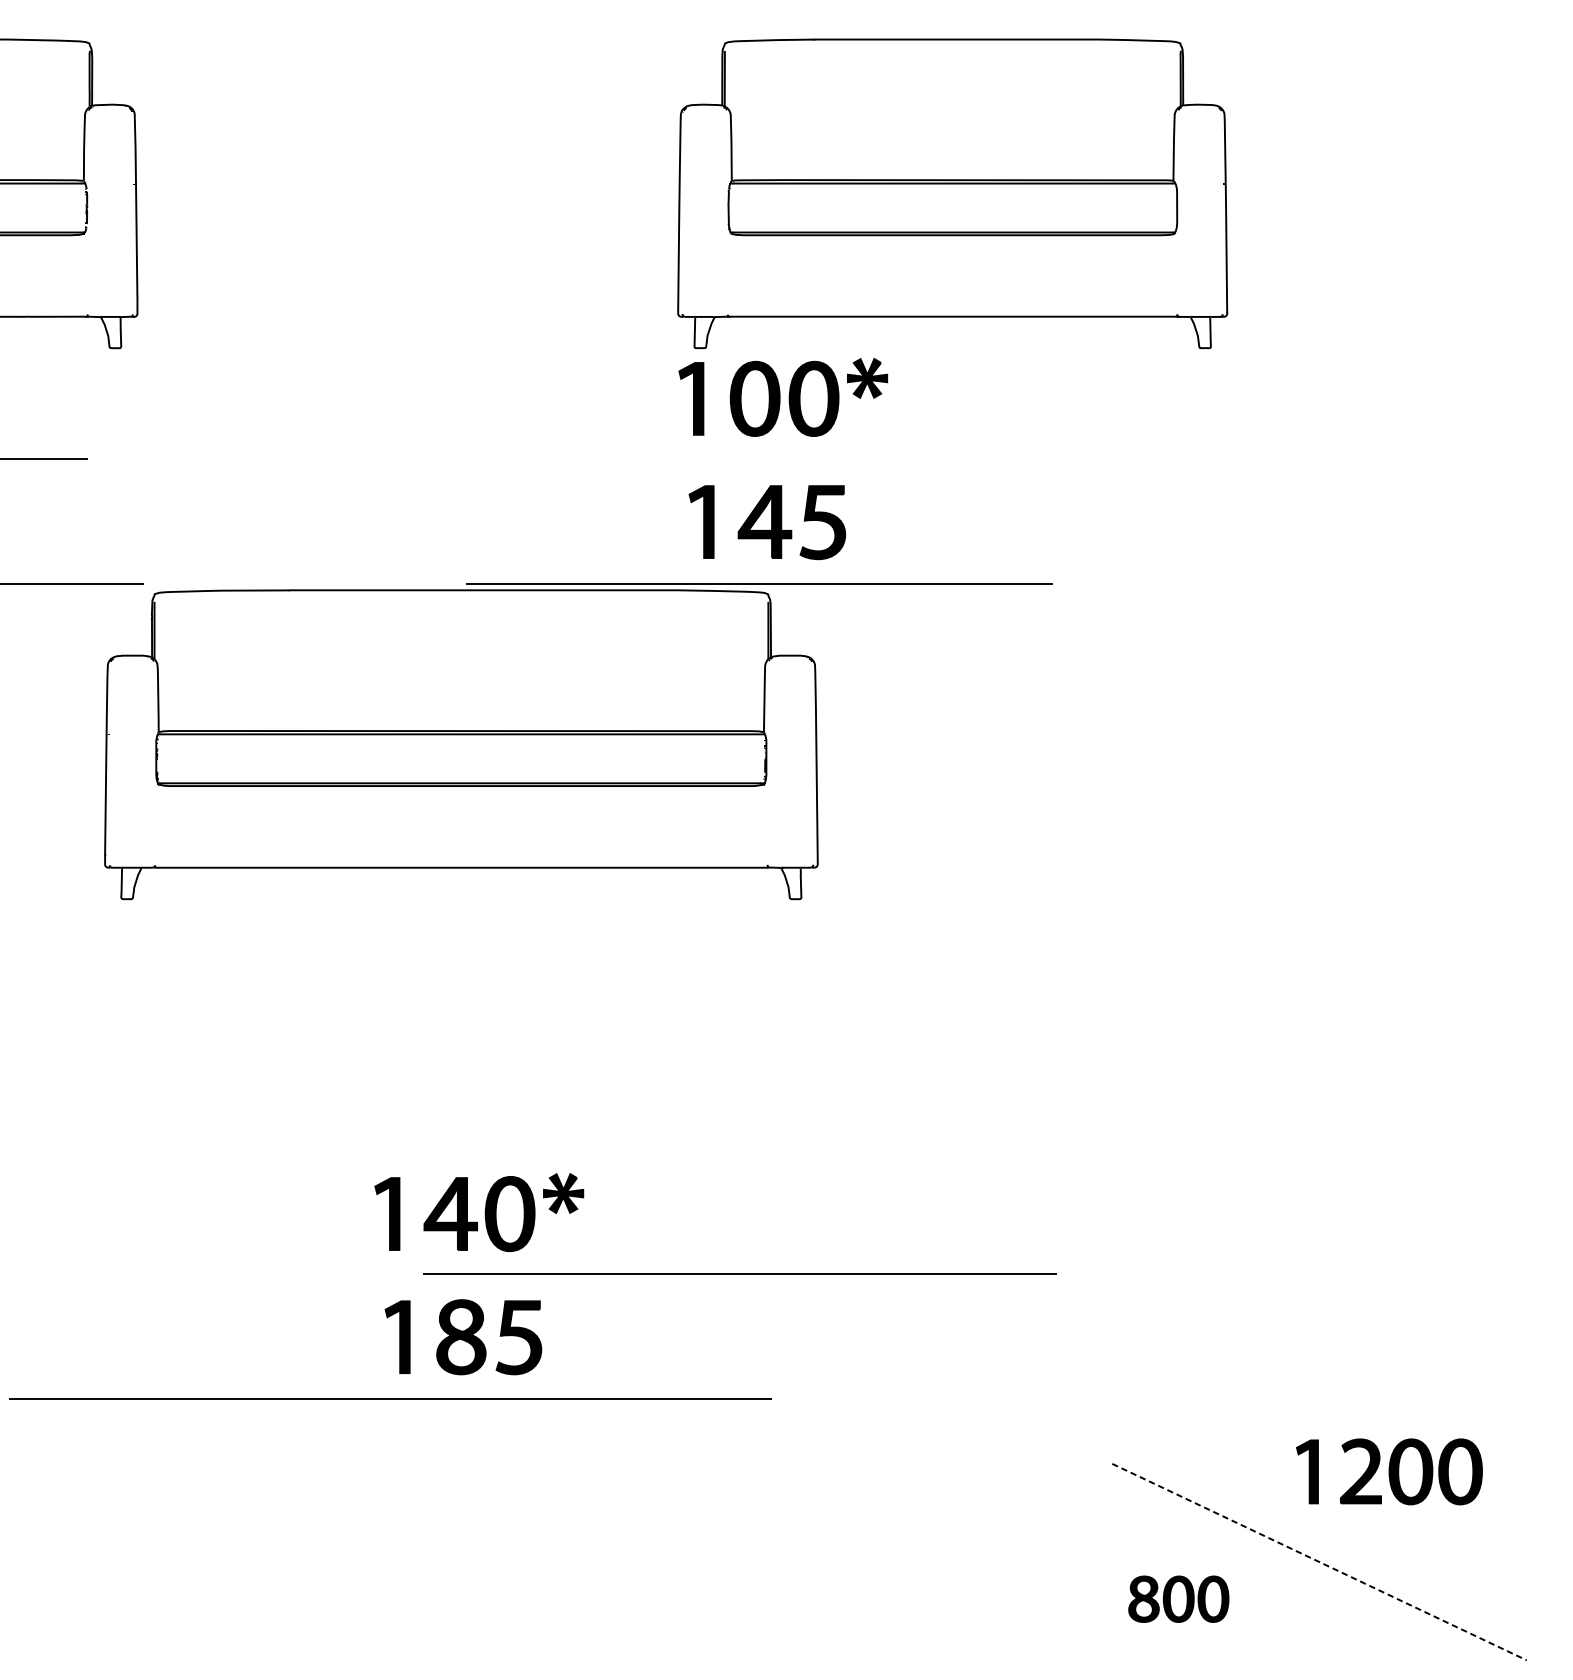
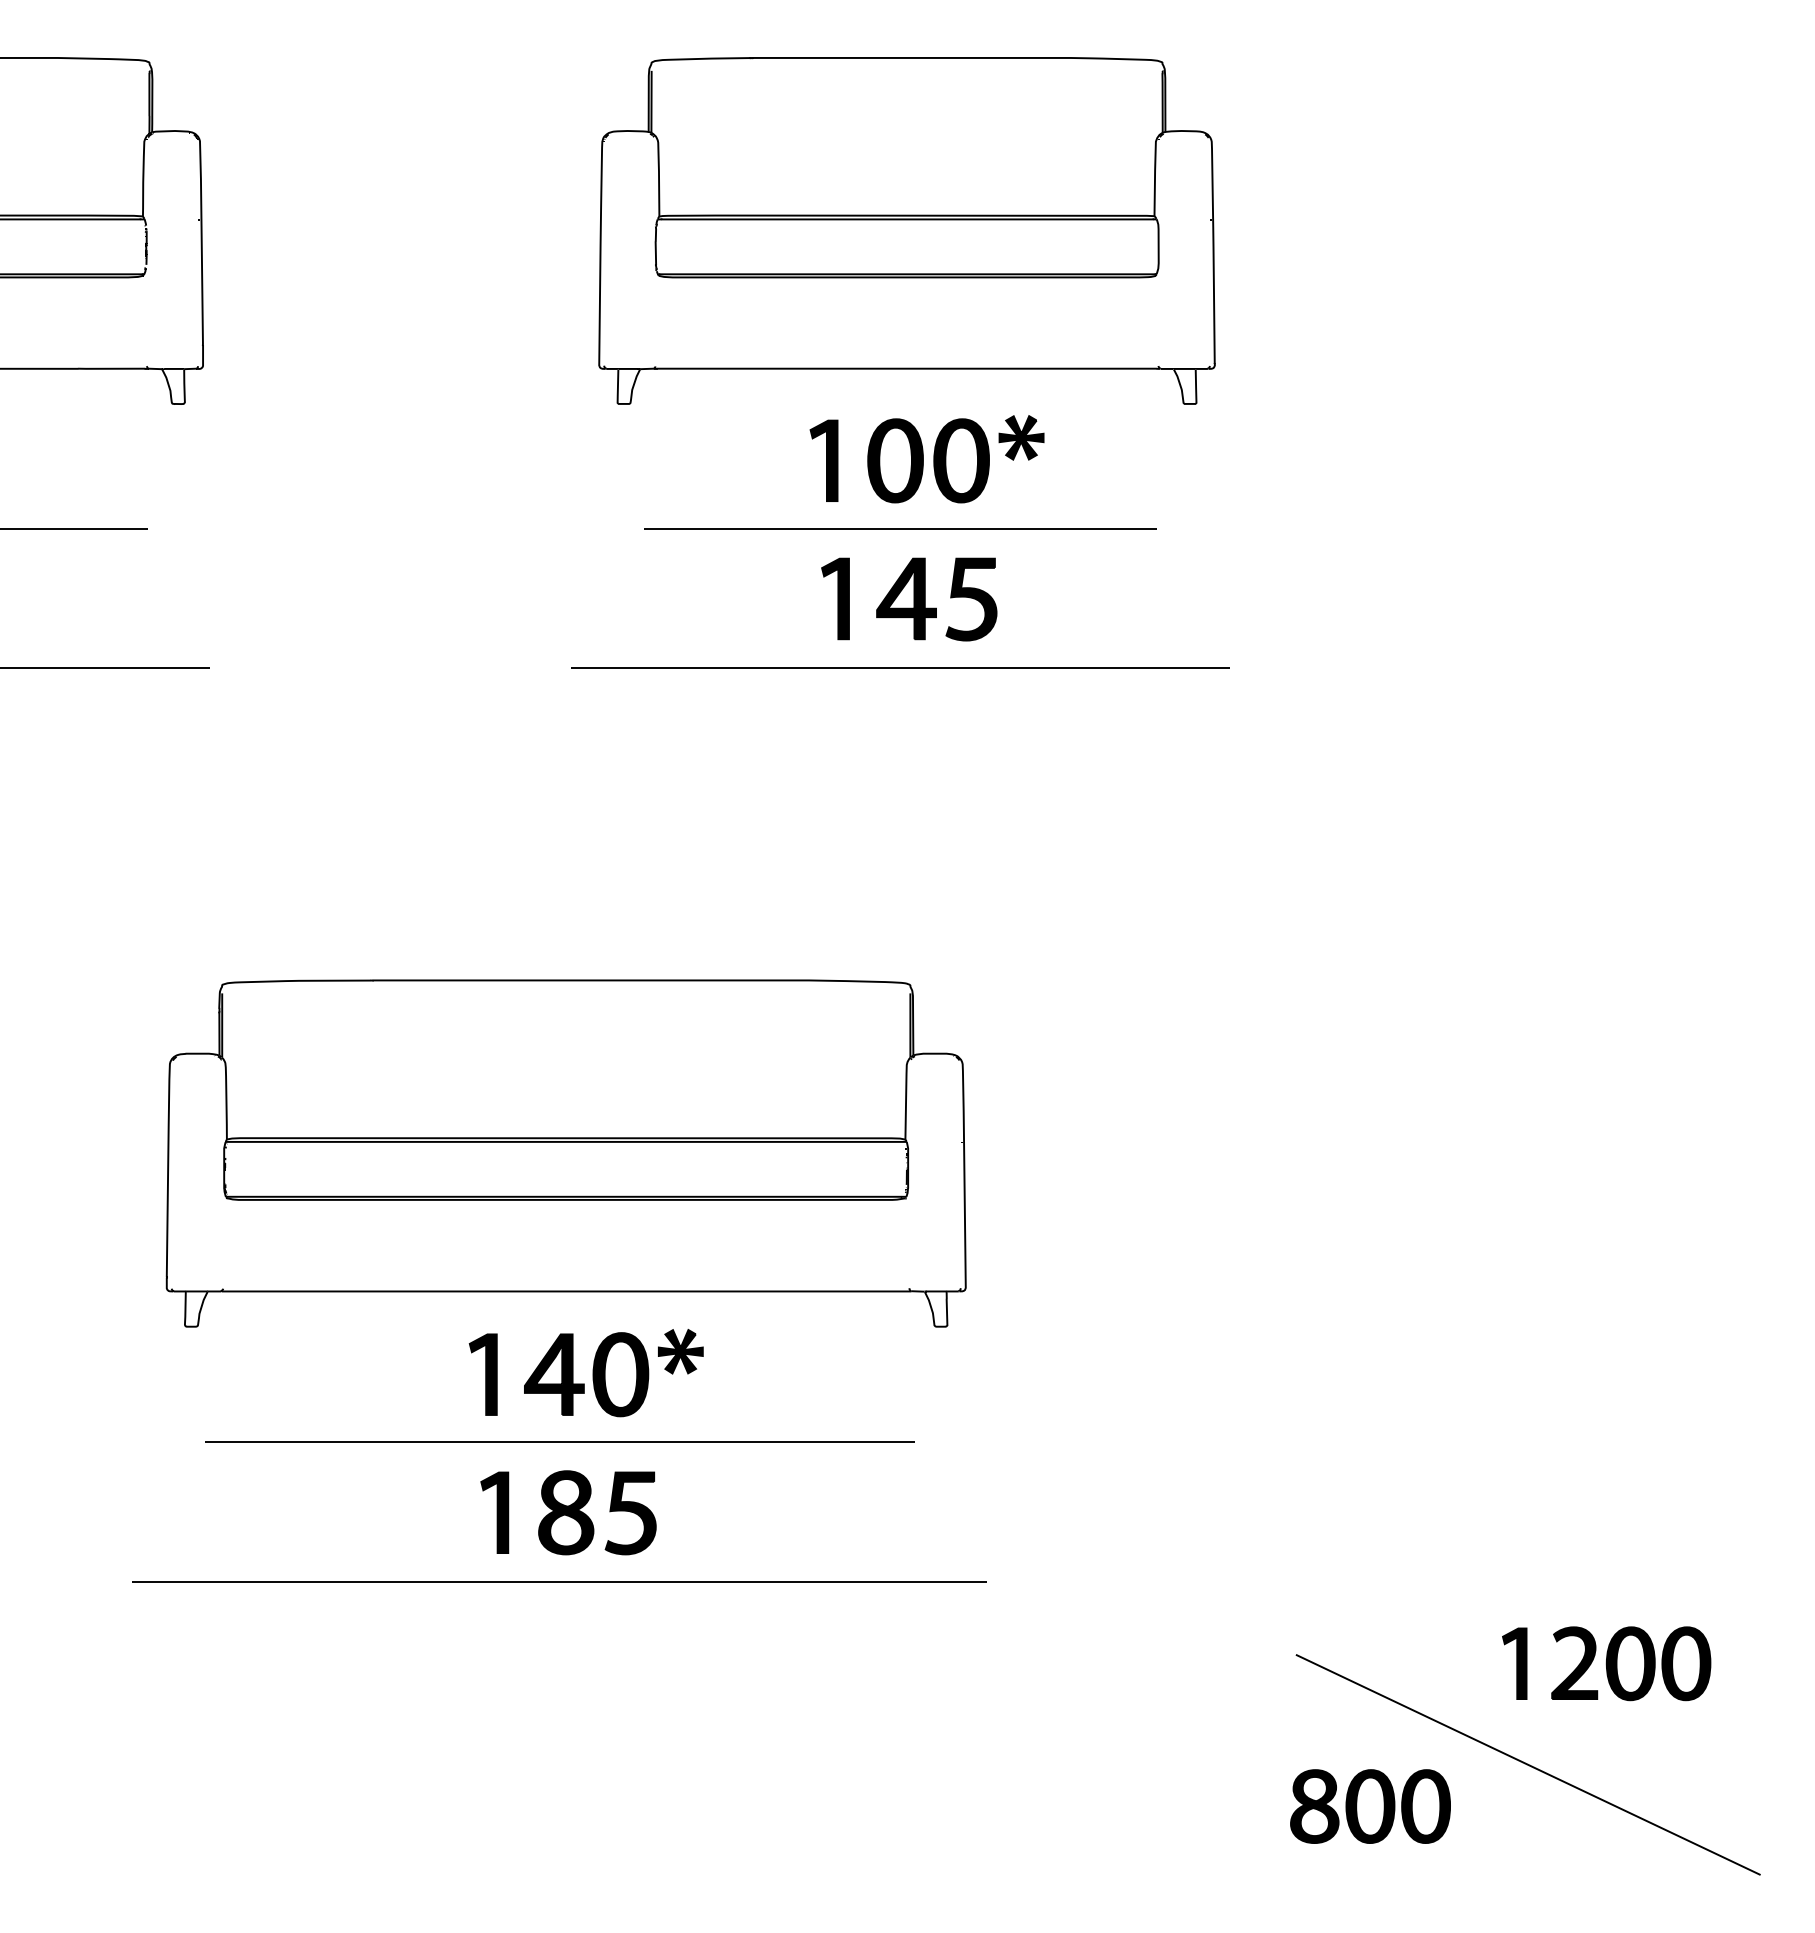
part: (952, 193) -> (906, 230), moved
line: (759, 459) -> (900, 528), added
part: (460, 744) -> (565, 1153), moved
line: (739, 1273) -> (559, 1441), moved
line: (390, 1398) -> (559, 1581), moved
line: (1319, 1562) -> (1528, 1765), dashed -> solid
part: (1178, 1599) -> (1370, 1806), size x1.43

